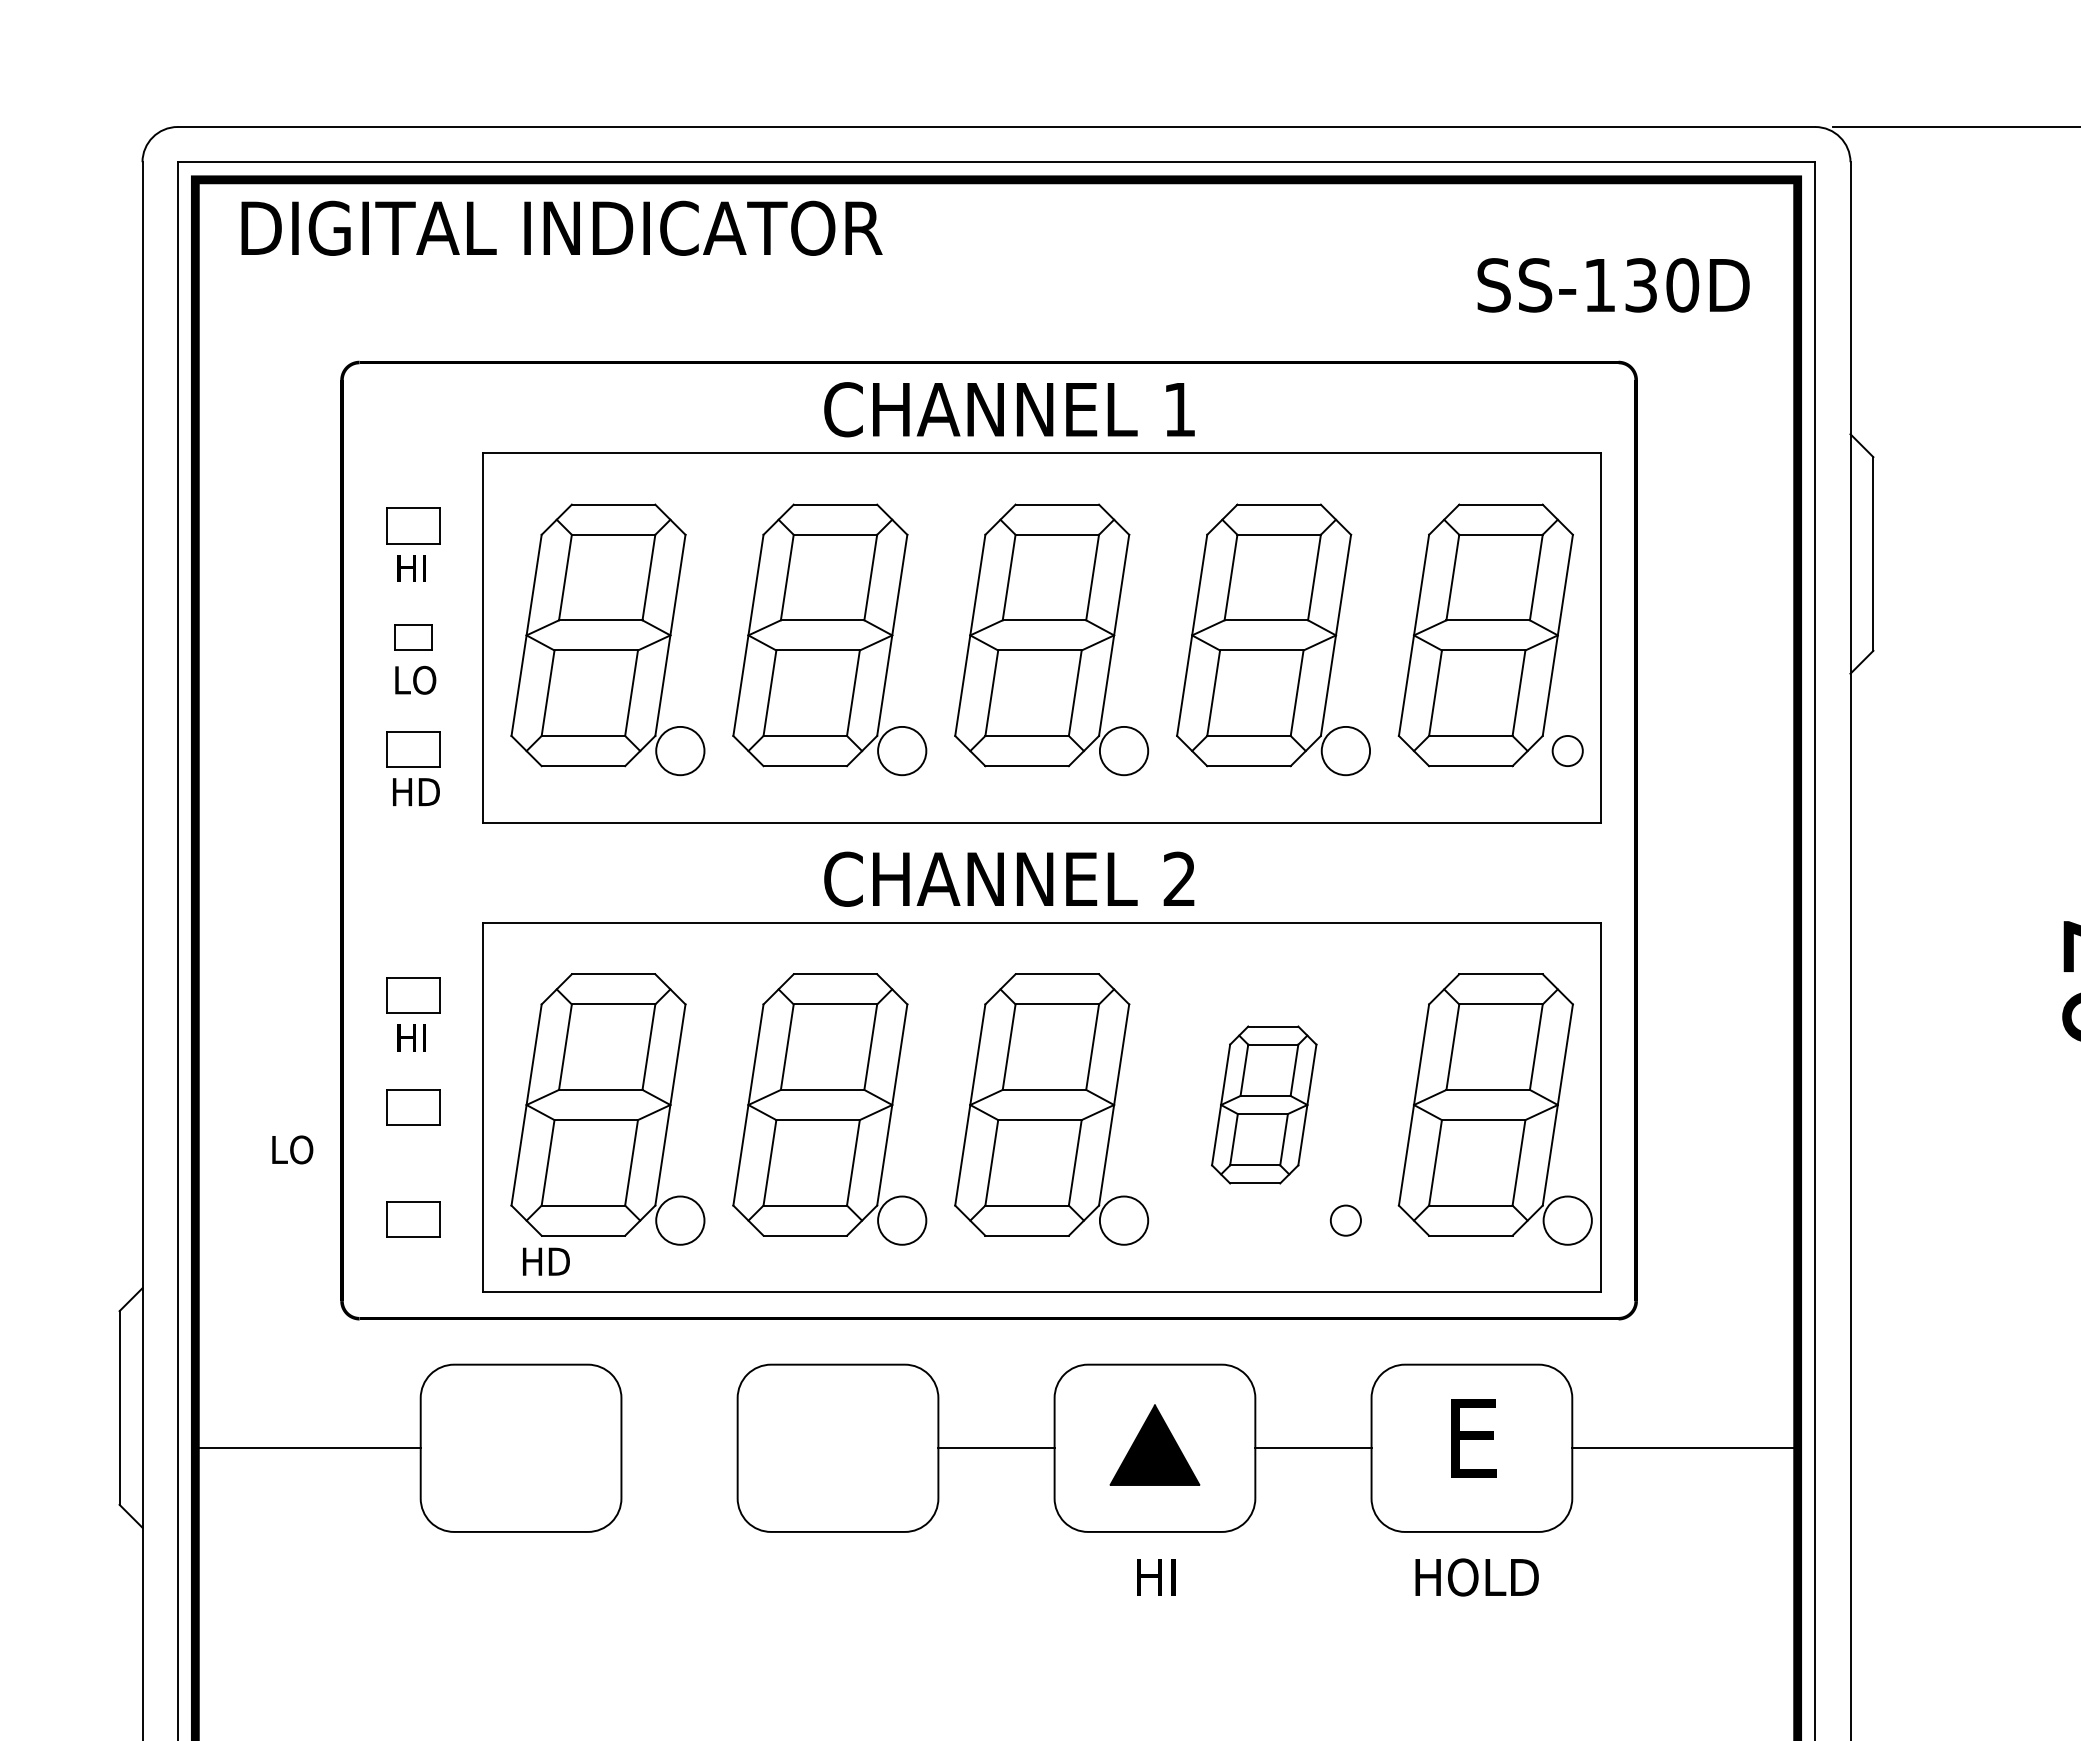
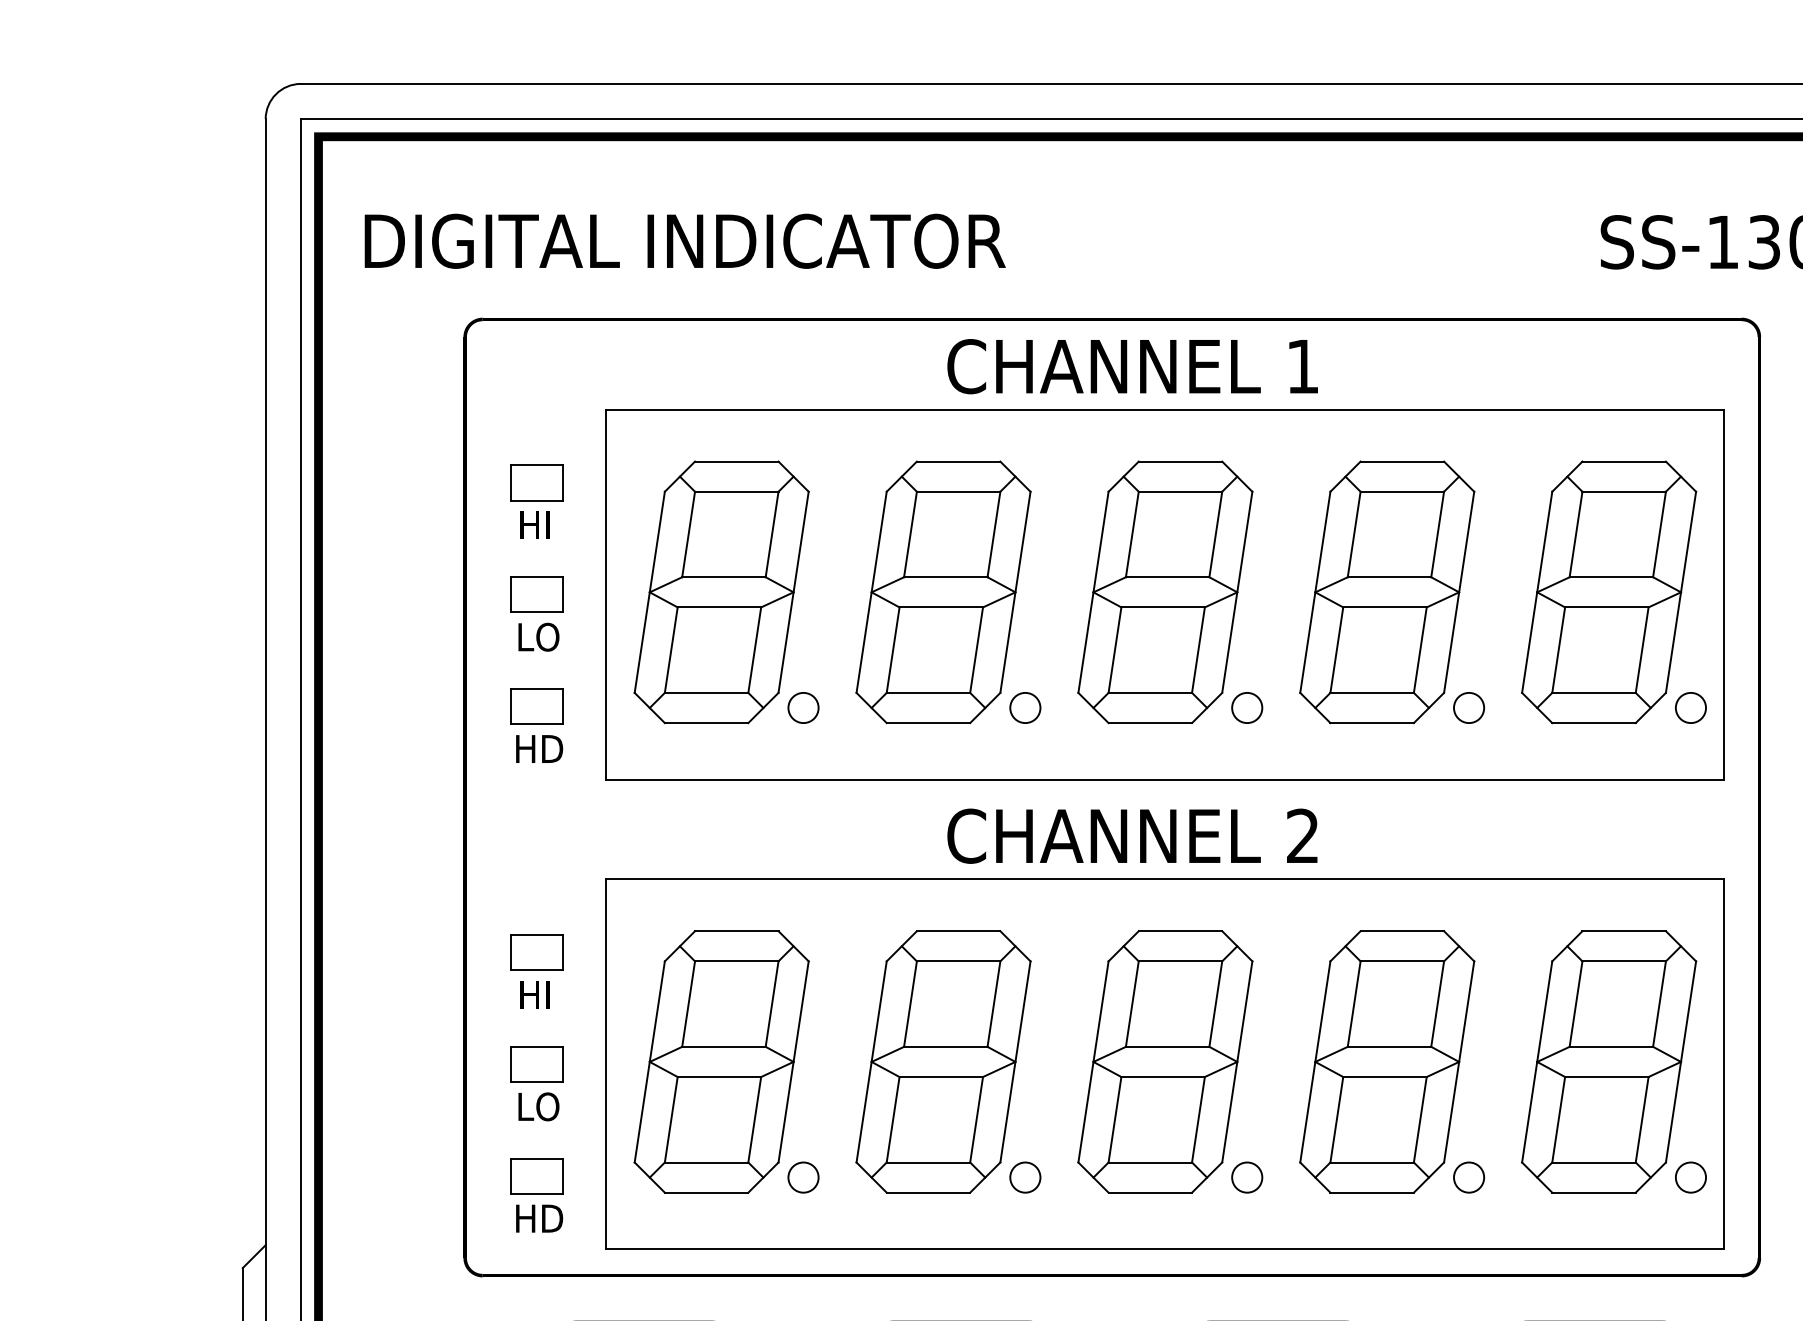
text: (561, 227) -> (684, 240), moved
part: (413, 637) -> (536, 594), size x1.43
circle: (680, 750) -> (803, 707), size x0.62
circle: (902, 750) -> (1025, 707), size x0.62
circle: (1123, 750) -> (1246, 707), size x0.62
circle: (1345, 750) -> (1468, 707), size x0.62
part: (1264, 1104) -> (1387, 1061), size x1.67
text: (292, 1149) -> (538, 1106), moved
circle: (680, 1220) -> (803, 1177), size x0.62
circle: (902, 1220) -> (1025, 1177), size x0.62
circle: (1123, 1220) -> (1246, 1177), size x0.62
circle: (1567, 1220) -> (1690, 1177), size x0.62
text: (546, 1261) -> (539, 1218), moved

